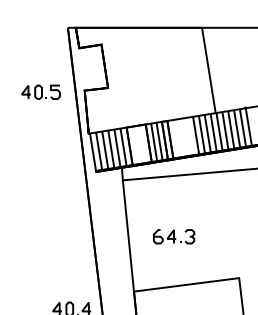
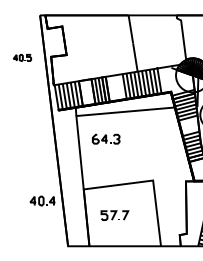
part: (41, 91) -> (22, 57), size x0.7
part: (174, 235) -> (106, 138), moved

